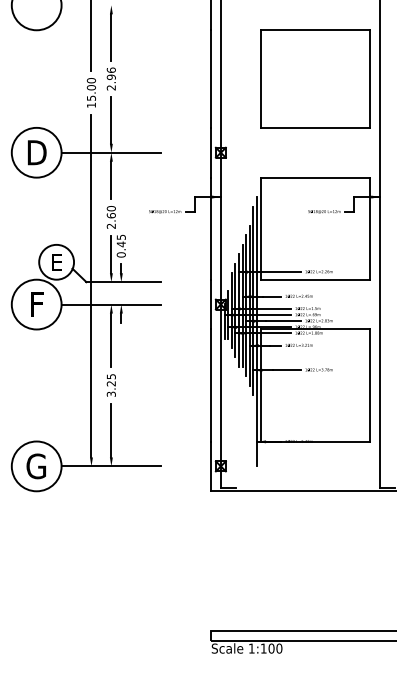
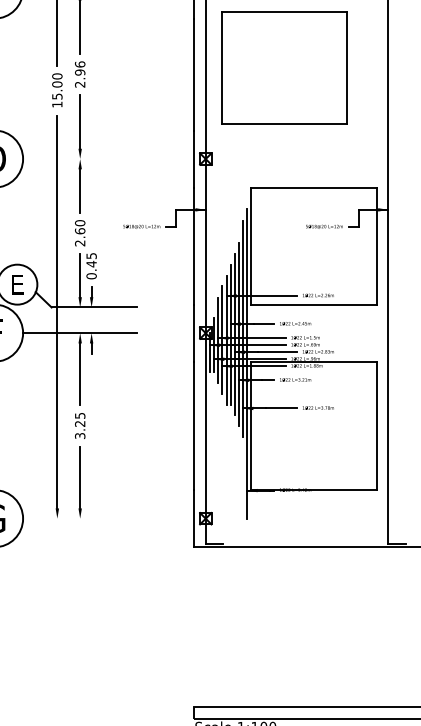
part: (315, 78) -> (284, 67), moved
line: (111, 152) -> (80, 158), removed
line: (111, 466) -> (80, 518), removed

